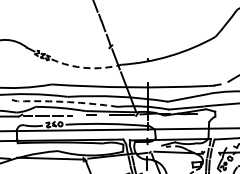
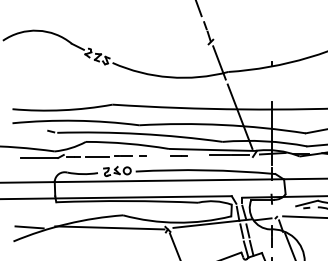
arc: (86, 67) -> (170, 76), dashed -> solid
arc: (68, 102) -> (140, 134), dashed -> solid

